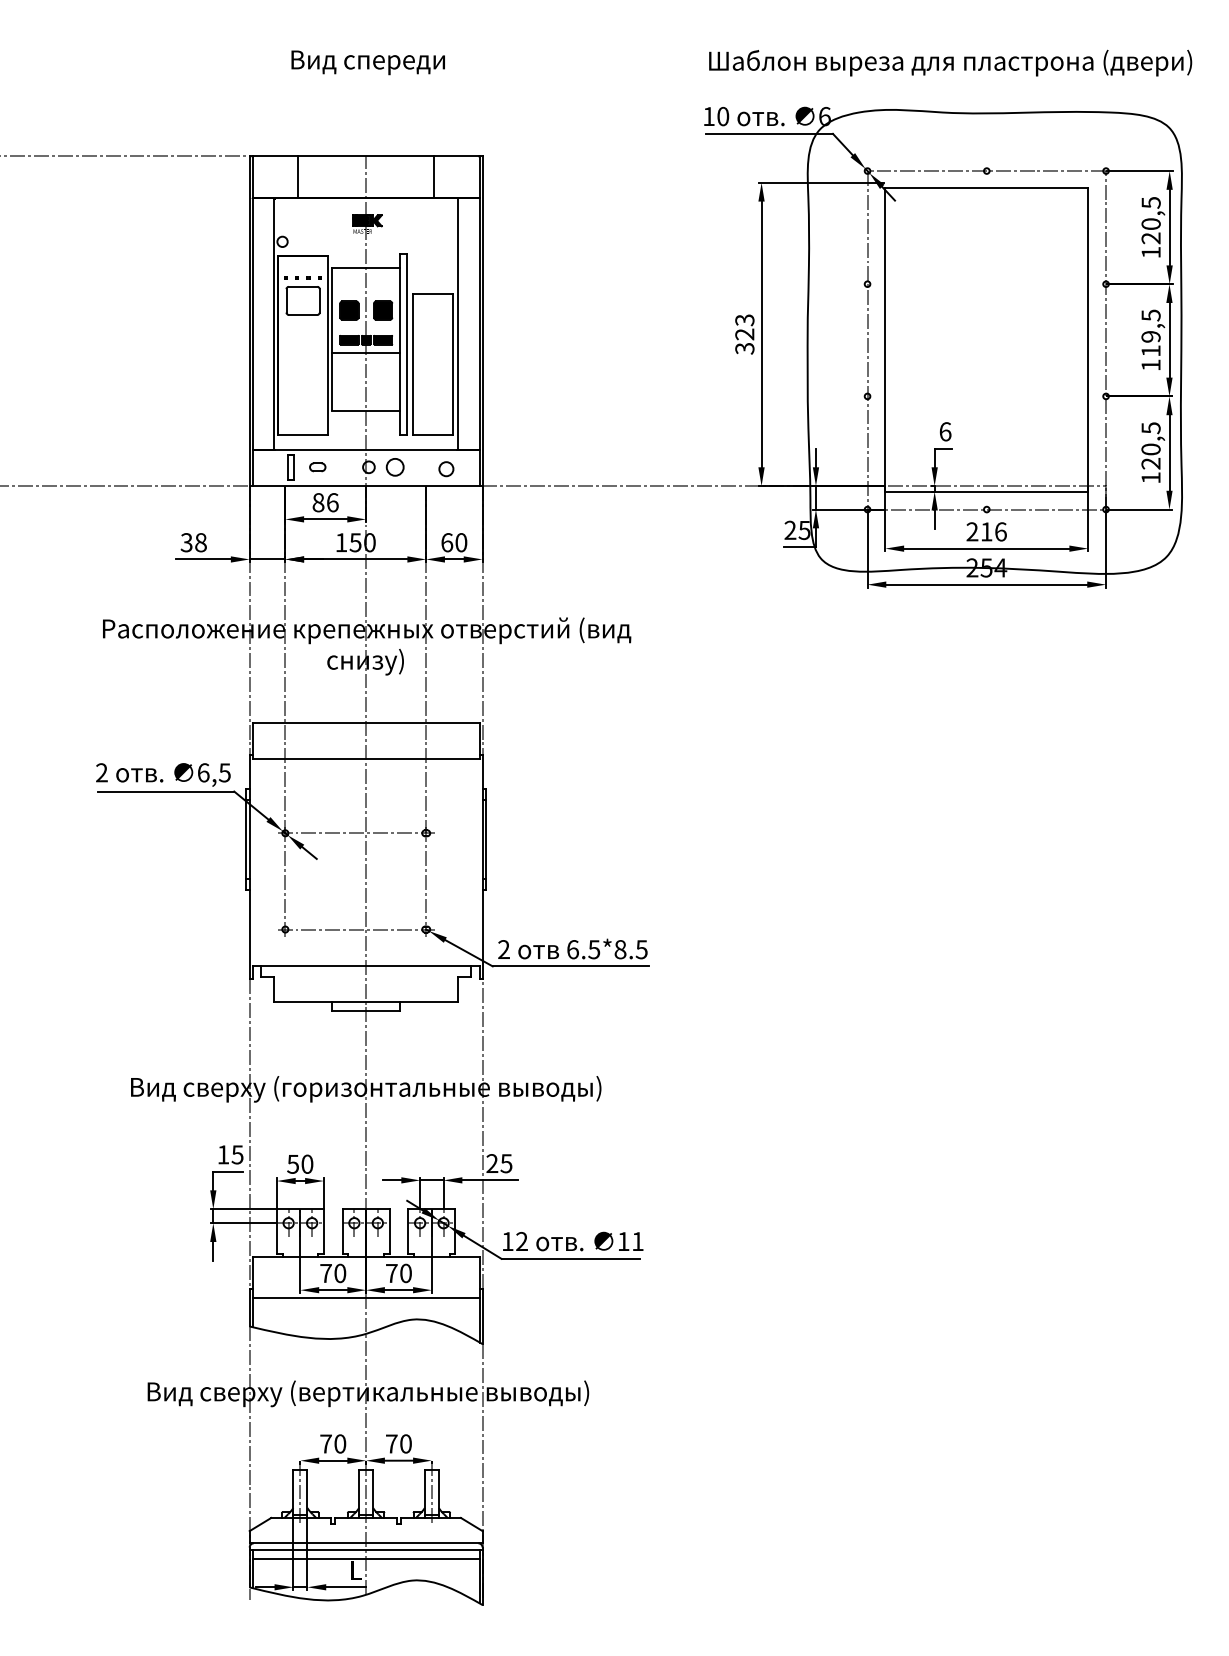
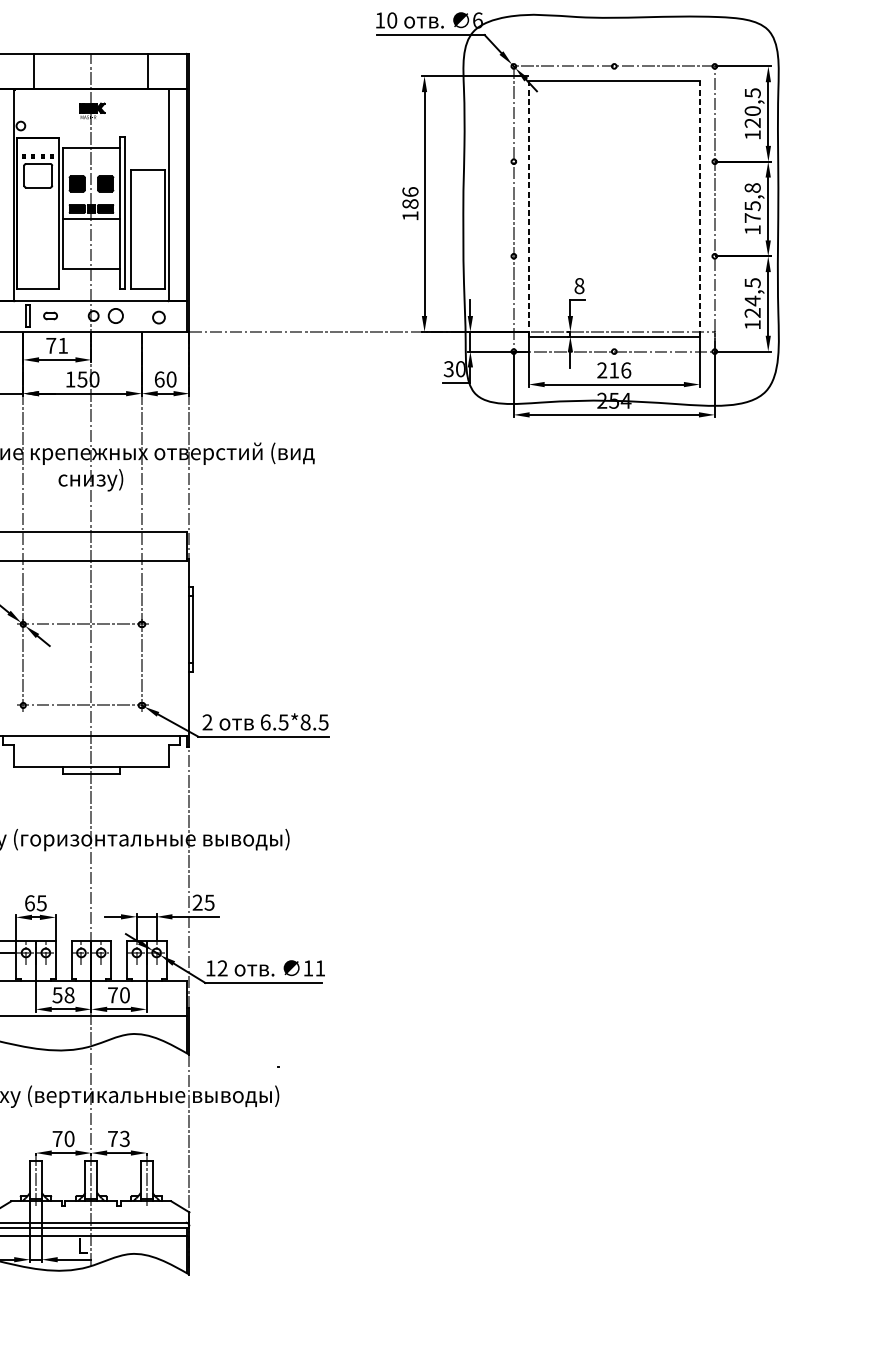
text: (1150, 332) -> (752, 202), 119,5 -> 175,8
text: (744, 334) -> (410, 204), 323 -> 186
line: (885, 340) -> (528, 209), solid -> dashed
line: (1088, 340) -> (700, 209), solid -> dashed
text: (945, 431) -> (579, 285), 6 -> 8
text: (1150, 449) -> (752, 301), 120,5 -> 124,5
text: (325, 502) -> (57, 345), 86 -> 71
text: (797, 530) -> (454, 369), 25 -> 30
text: (300, 1163) -> (36, 902), 50 -> 65
text: (333, 1273) -> (63, 995), 70 -> 58
text: (405, 1443) -> (124, 1138), 70 -> 73

